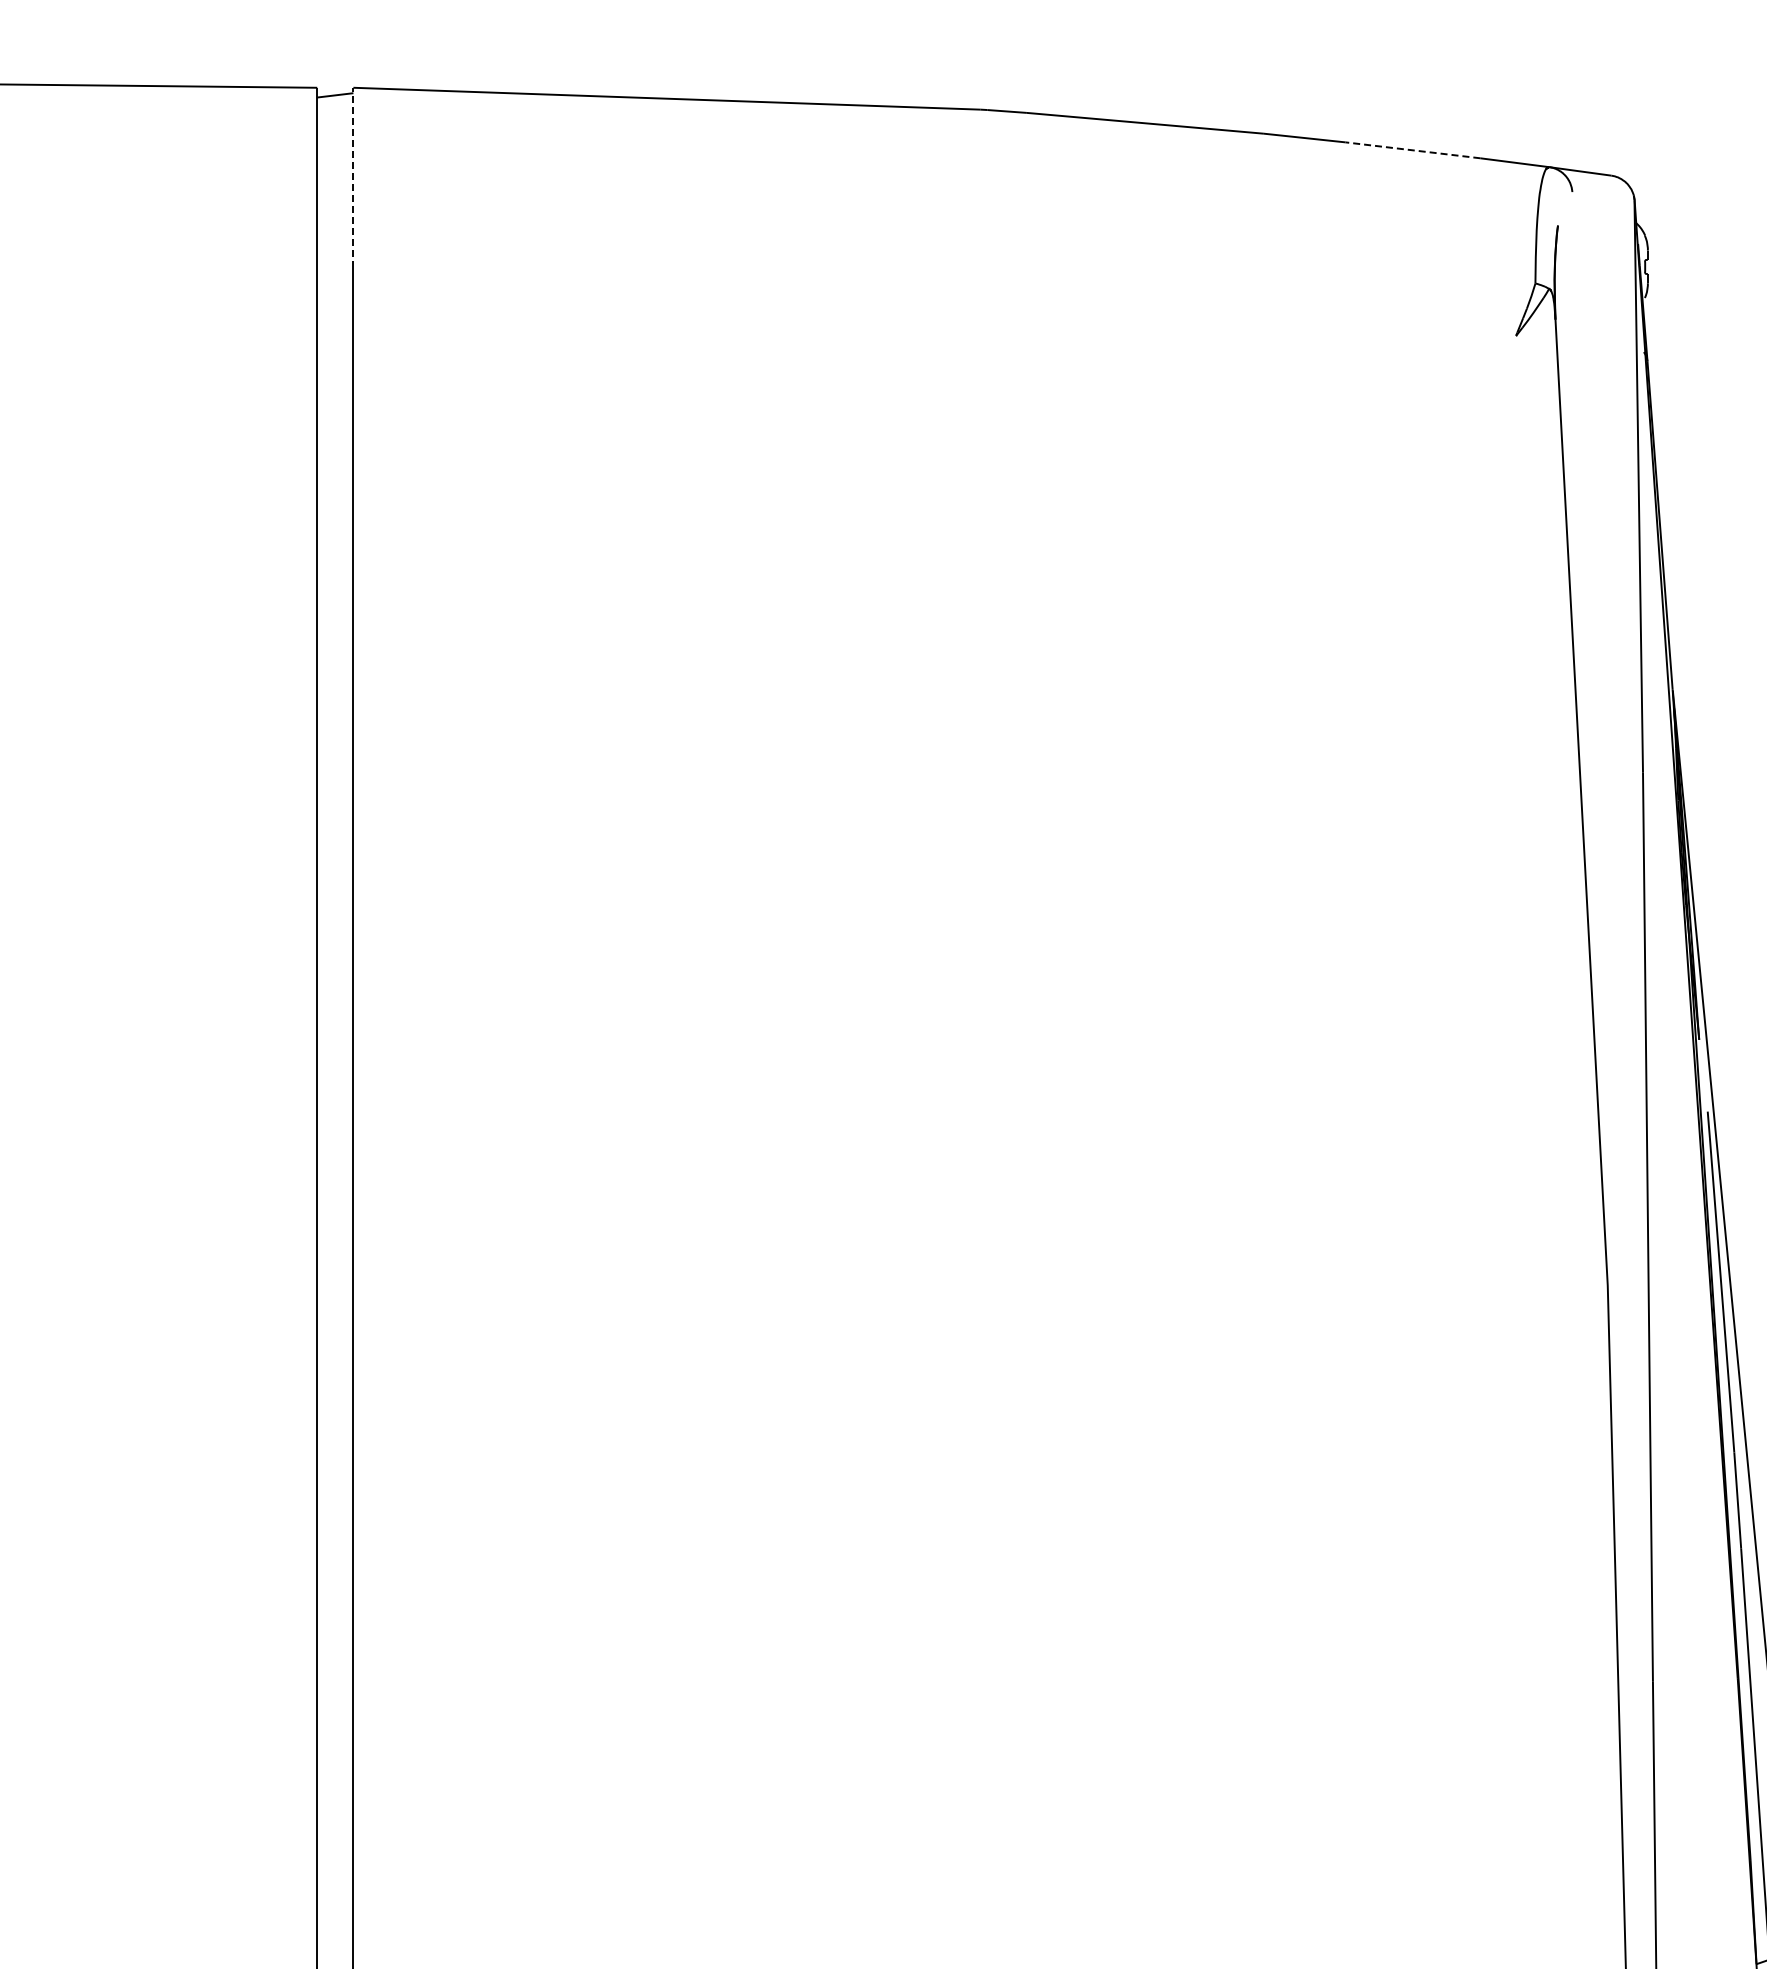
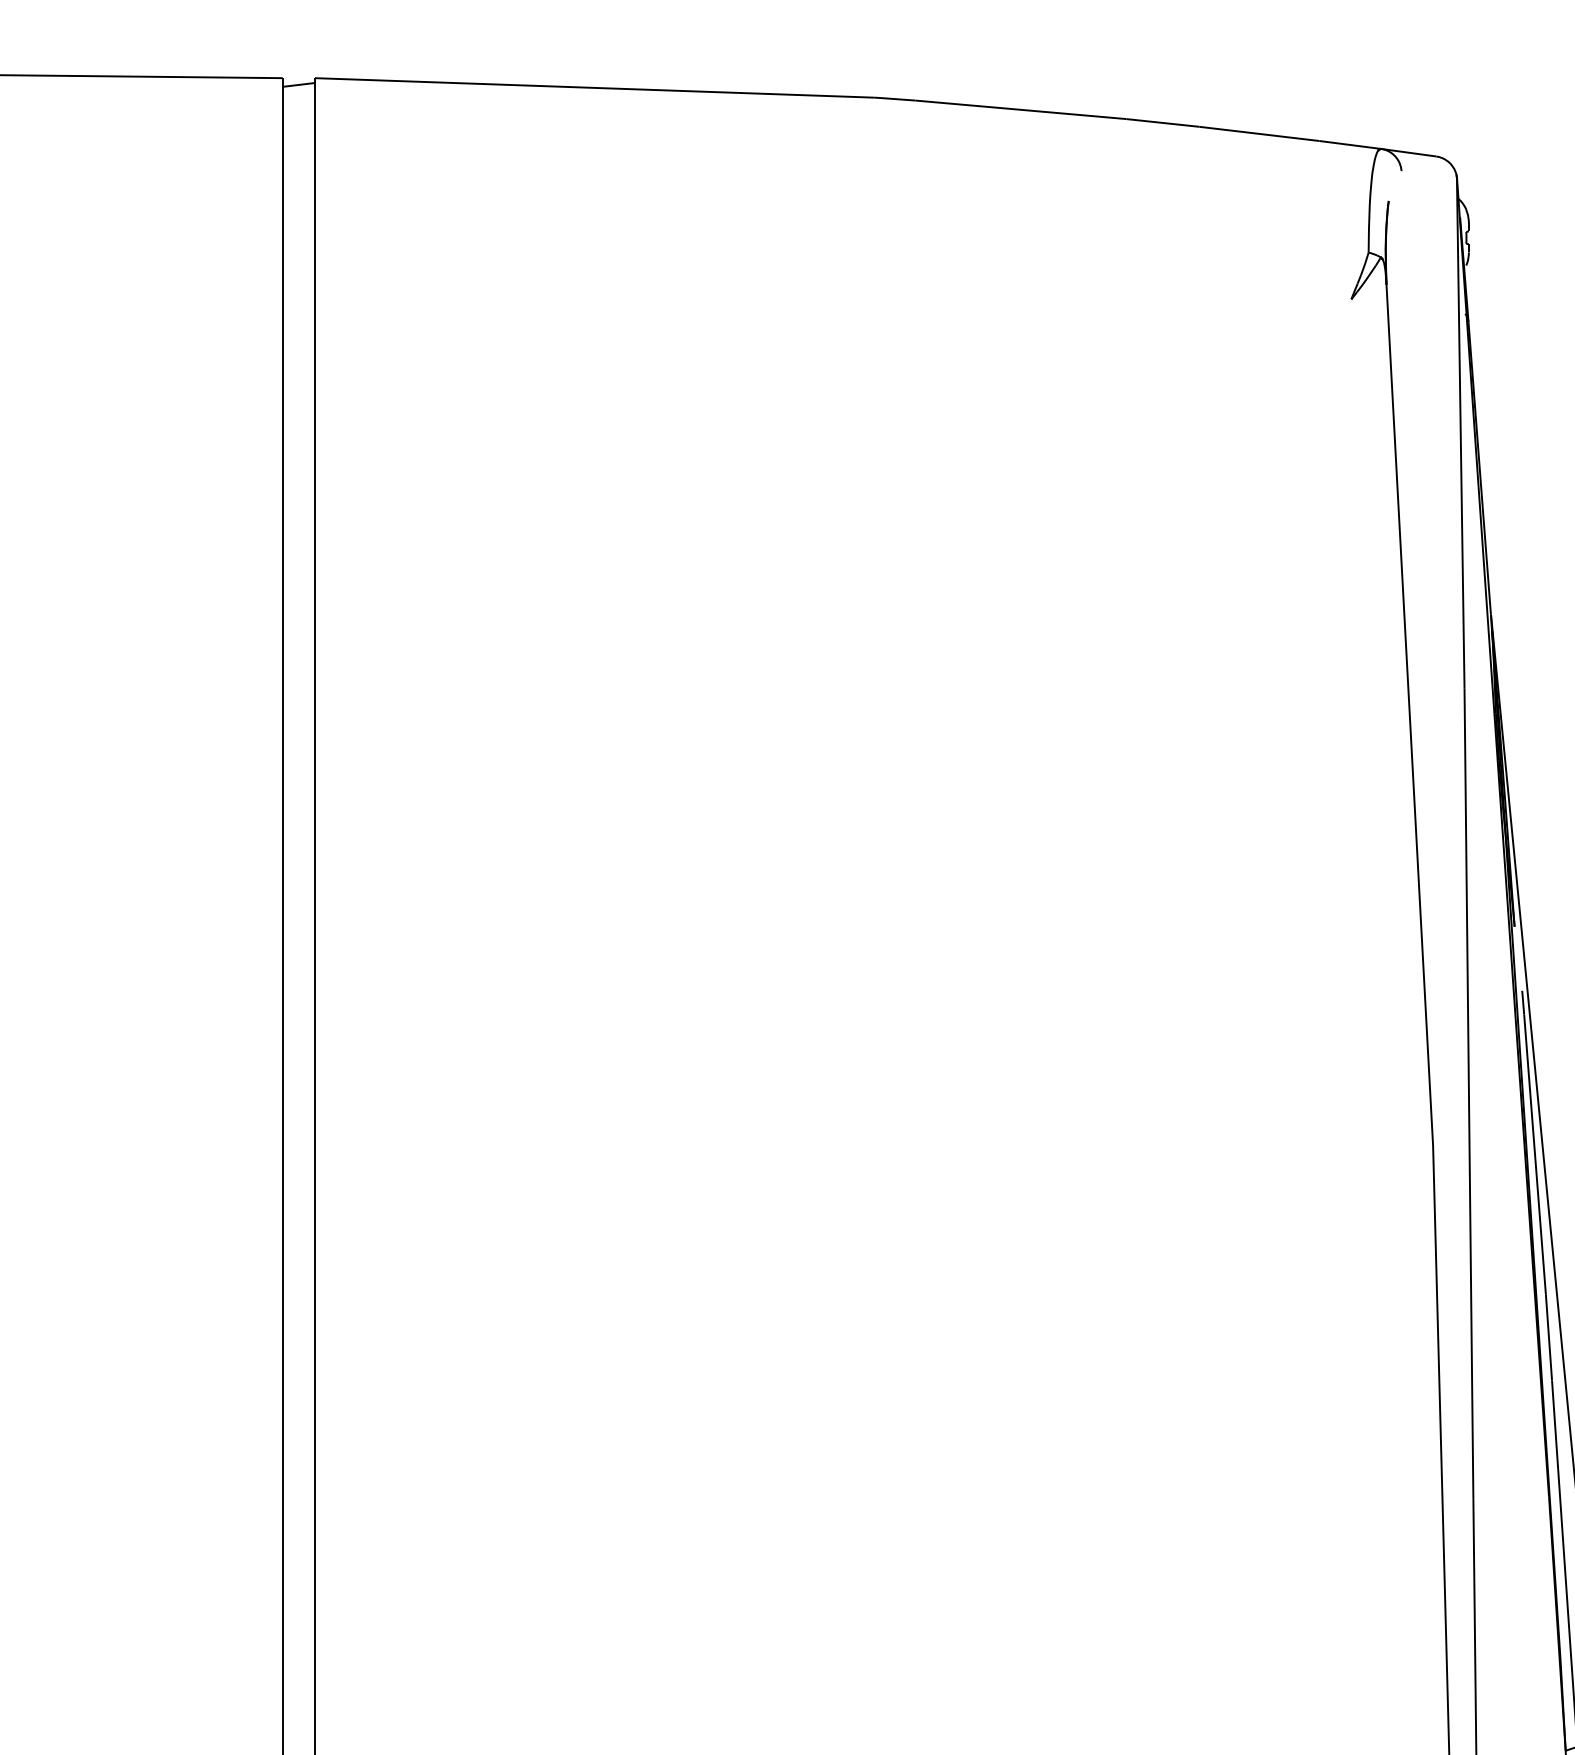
line: (1412, 150) -> (1259, 134), dashed -> solid
line: (353, 177) -> (315, 158), dashed -> solid

